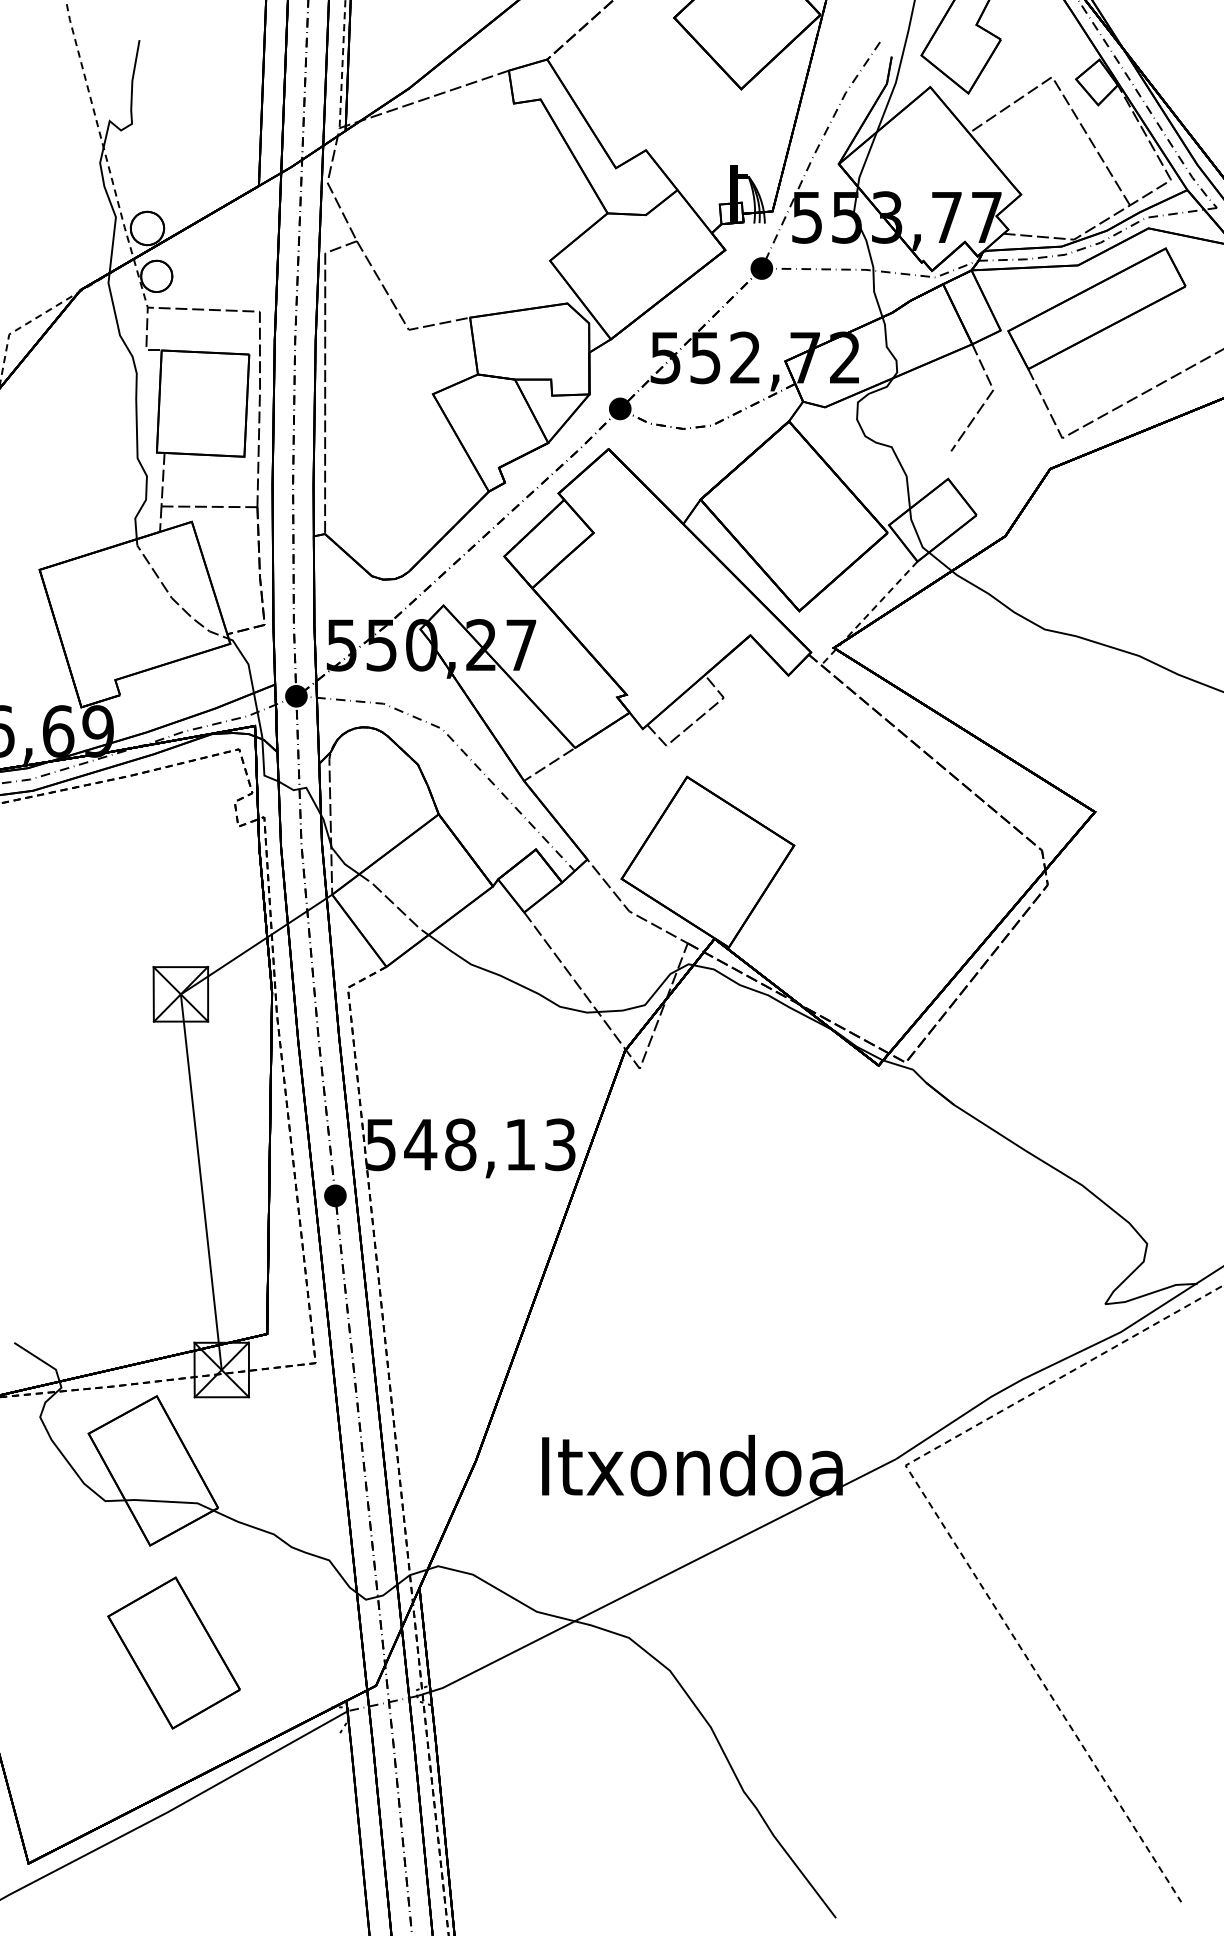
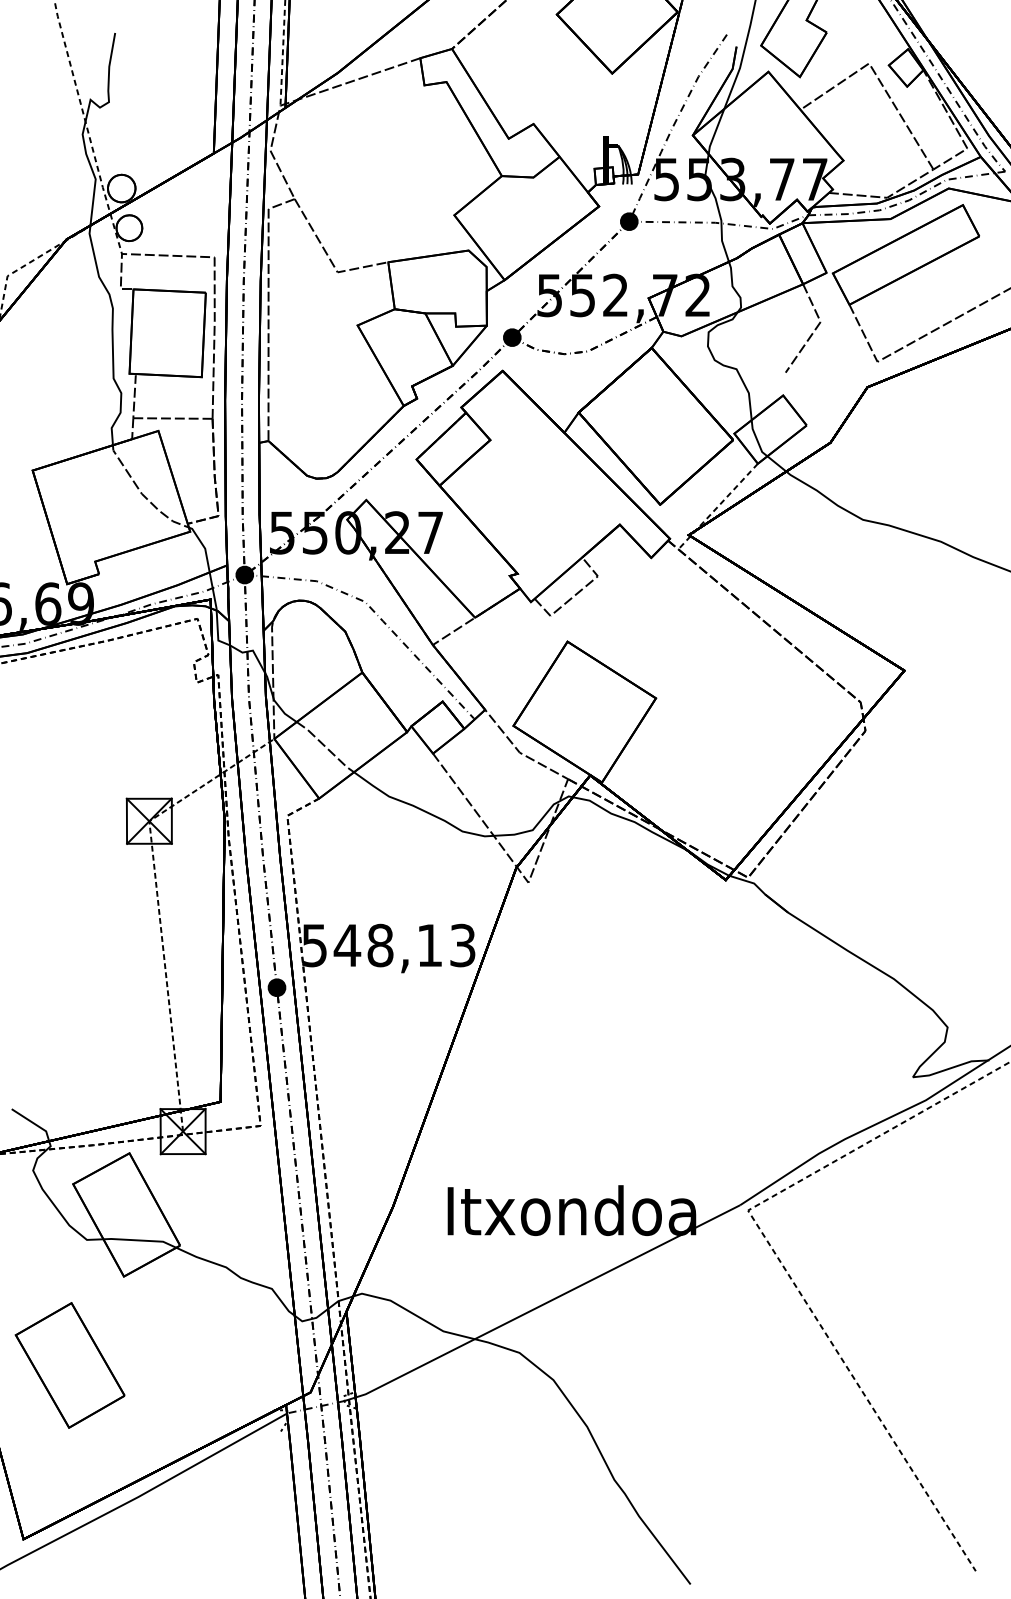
line: (191, 1090) -> (158, 900), solid -> dashed
part: (173, 1652) -> (69, 1364), moved

